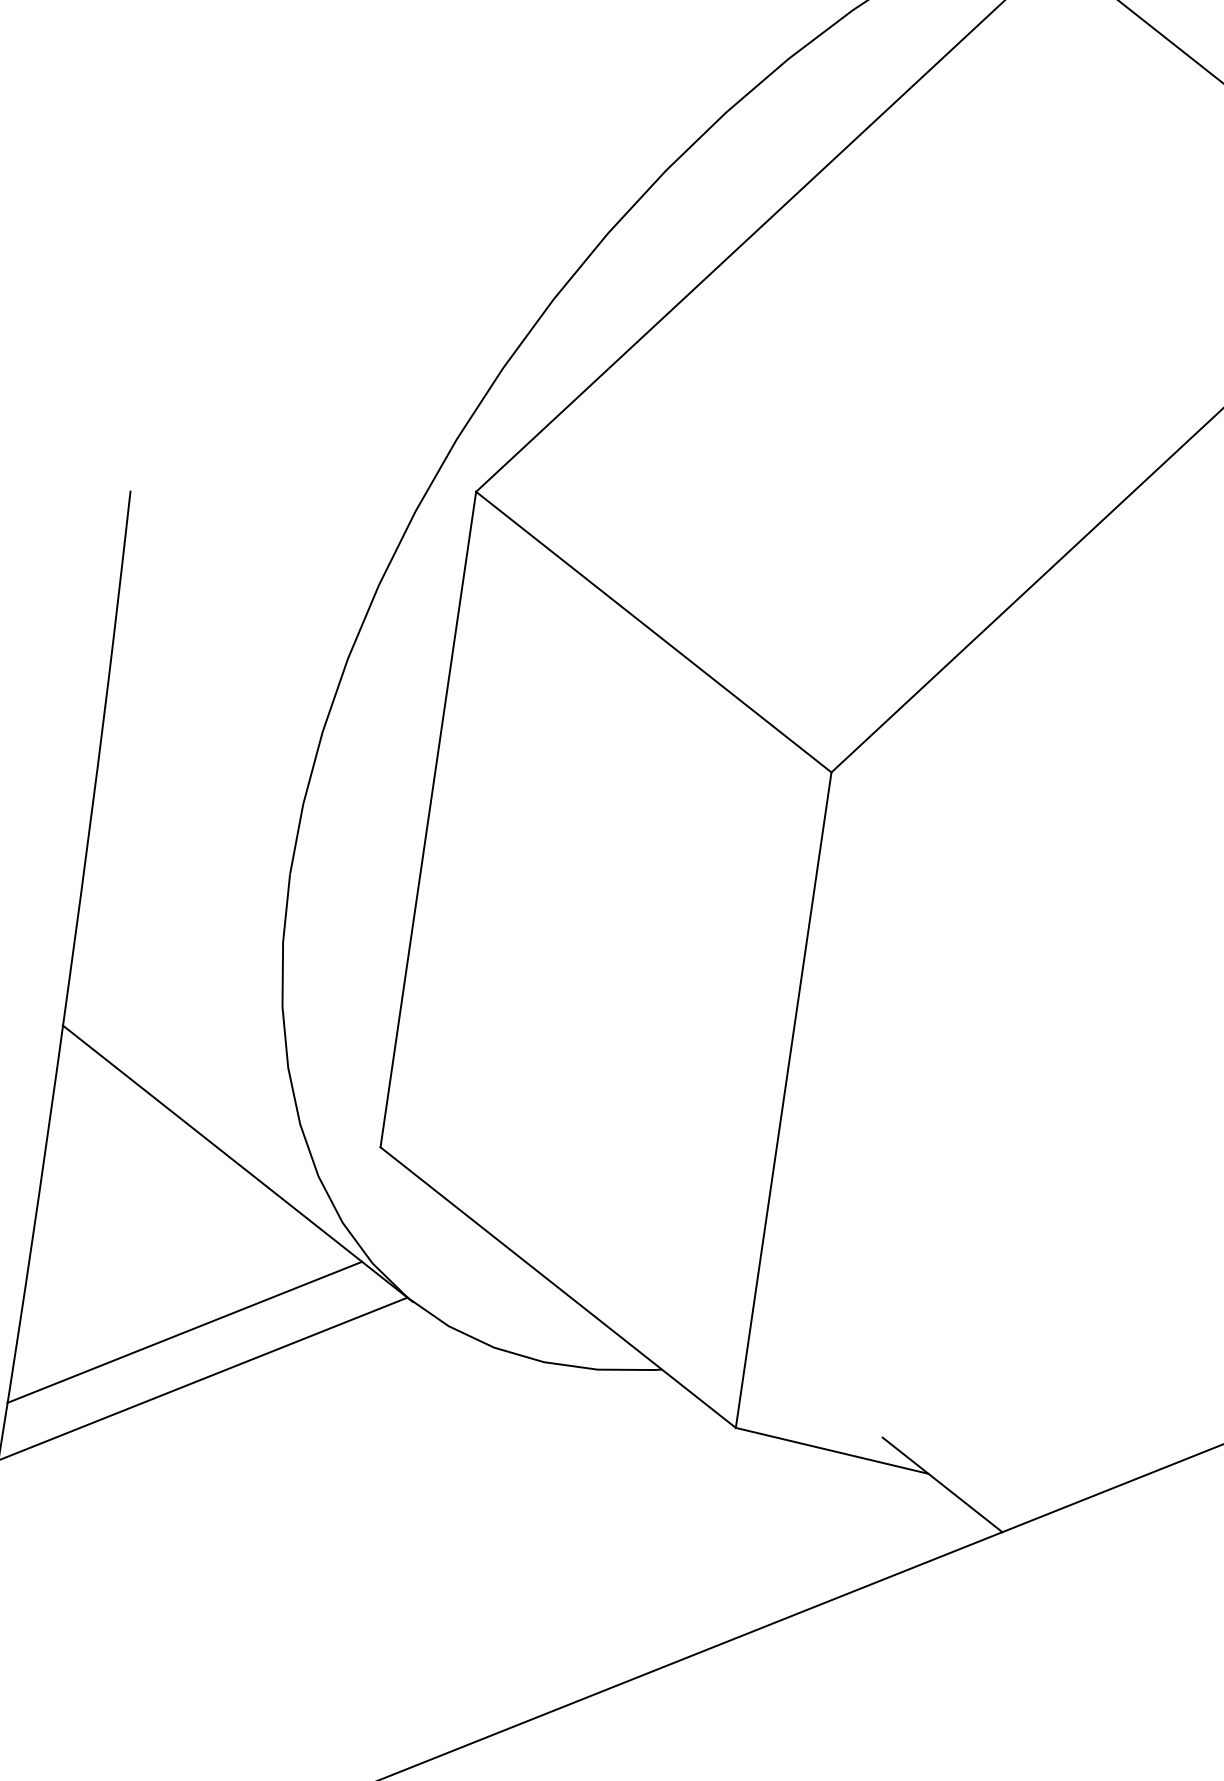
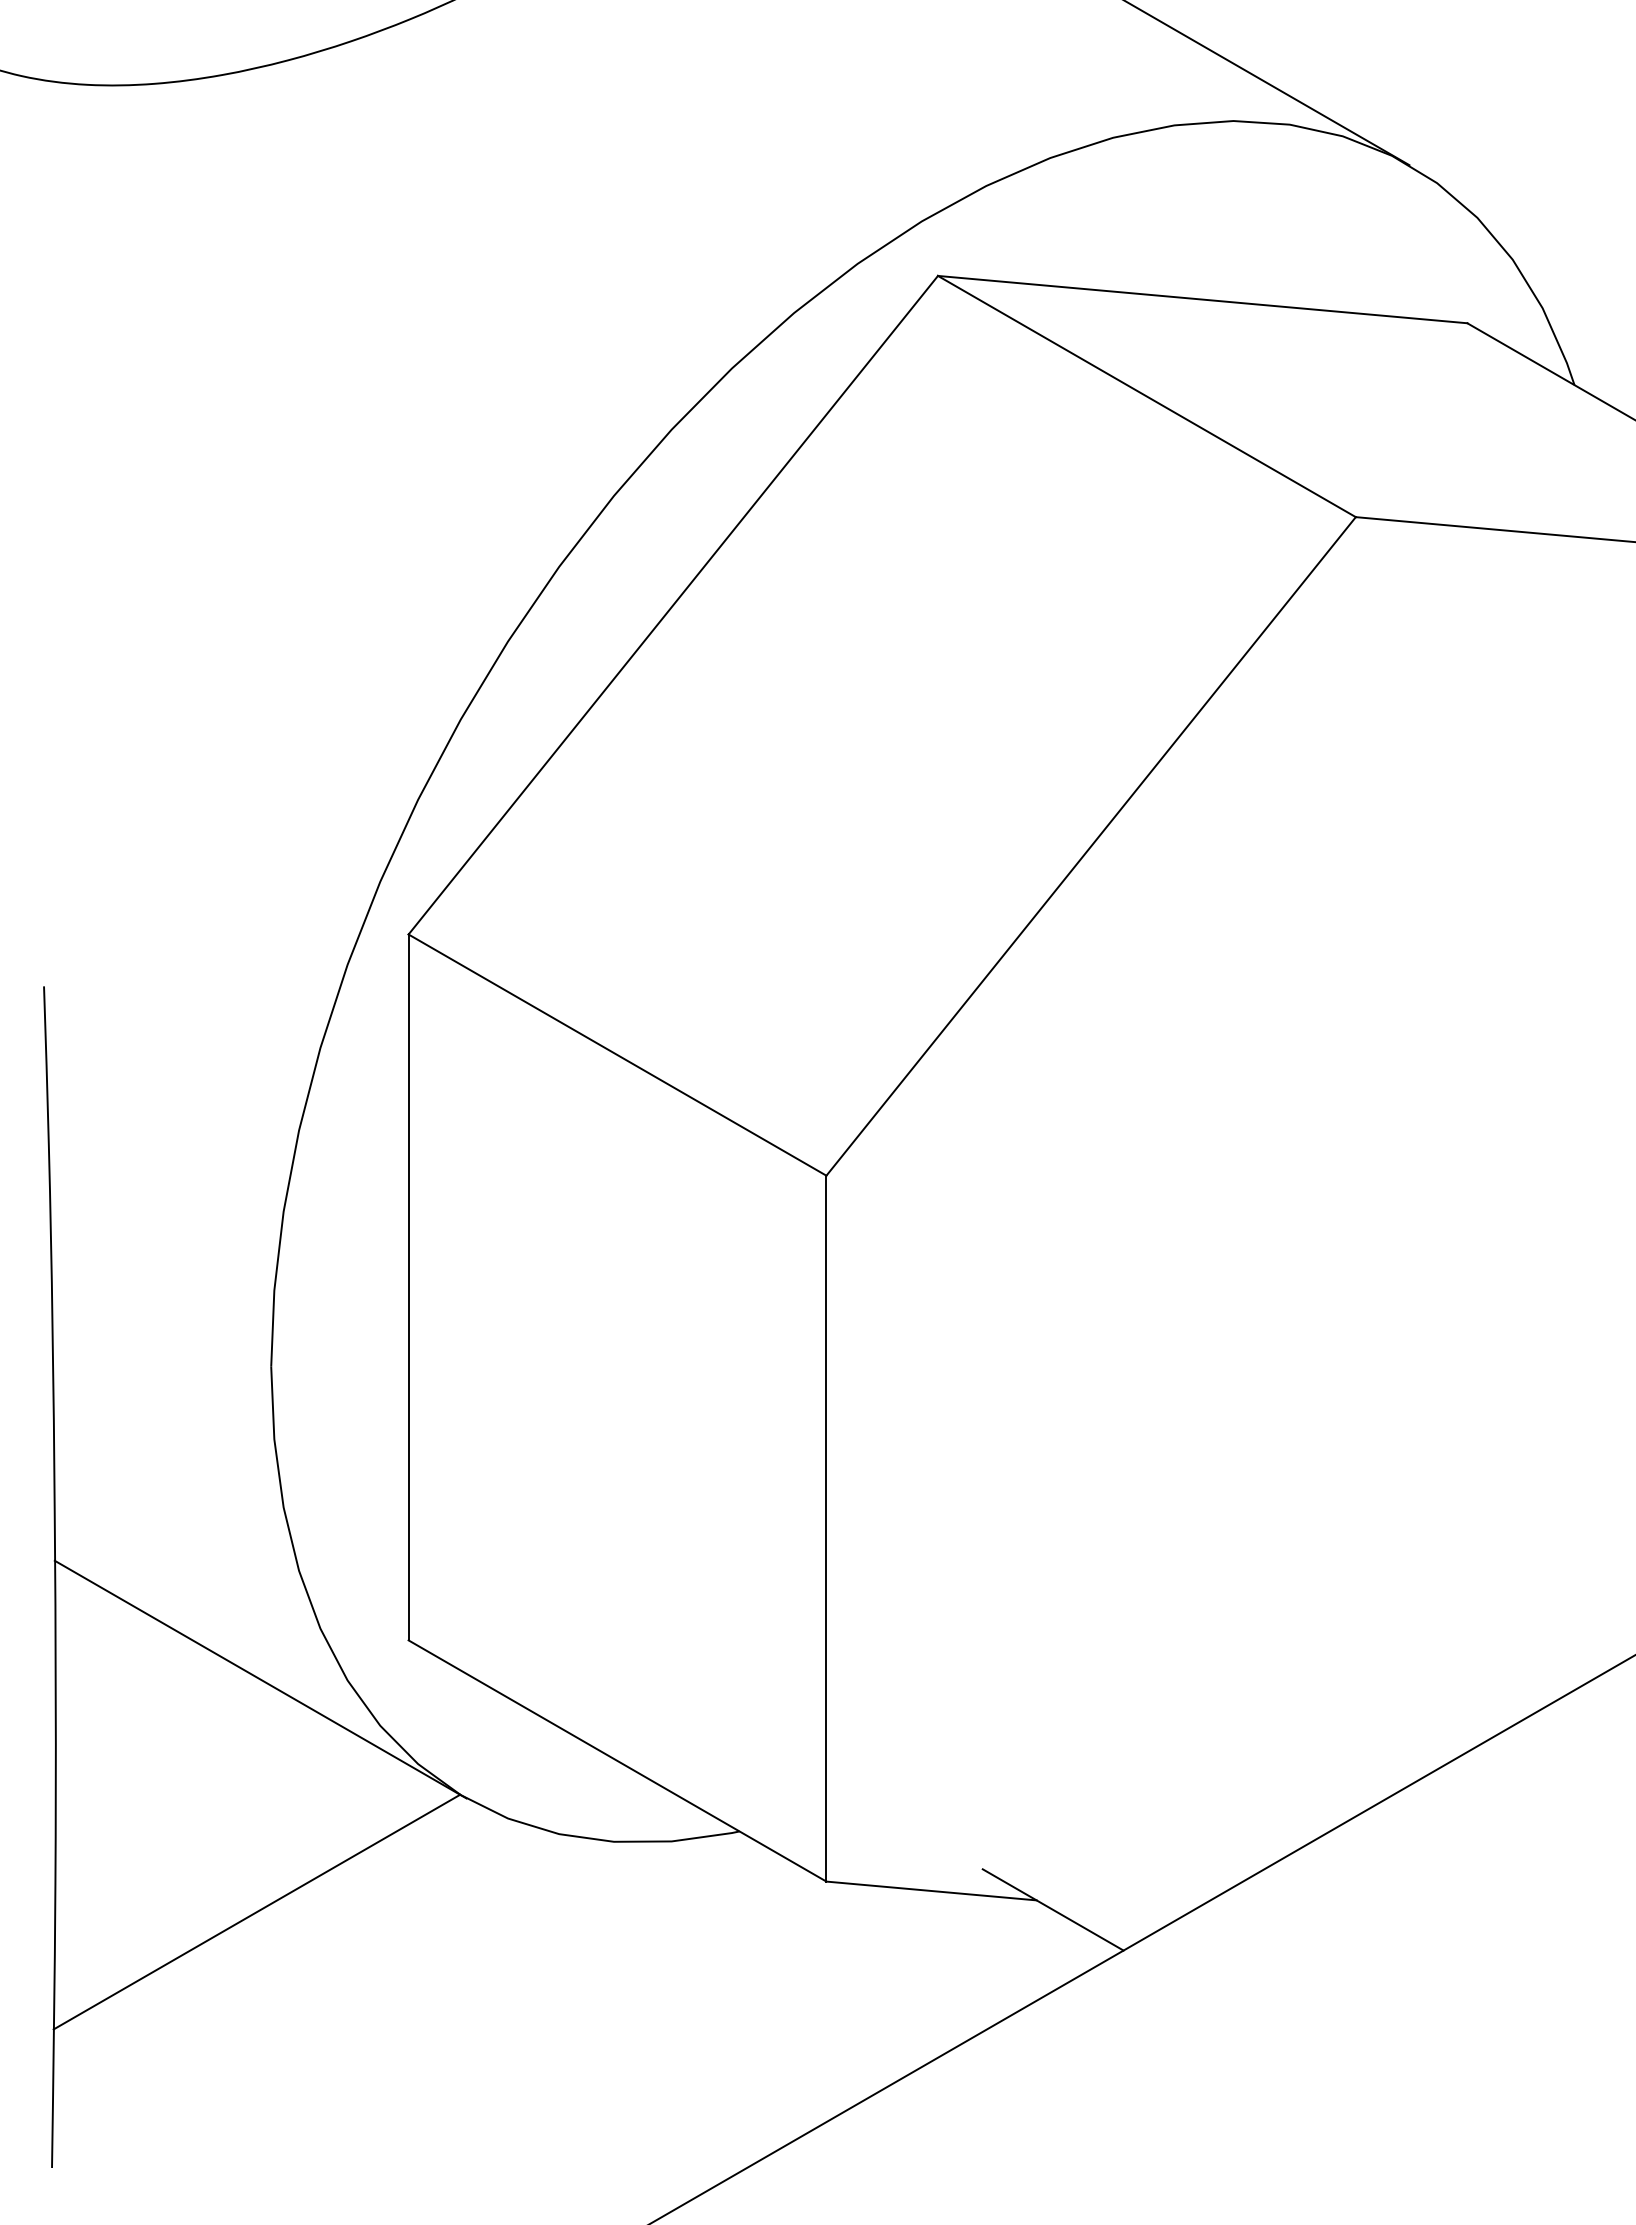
line: (184, 1332) -> (230, 1865), removed

